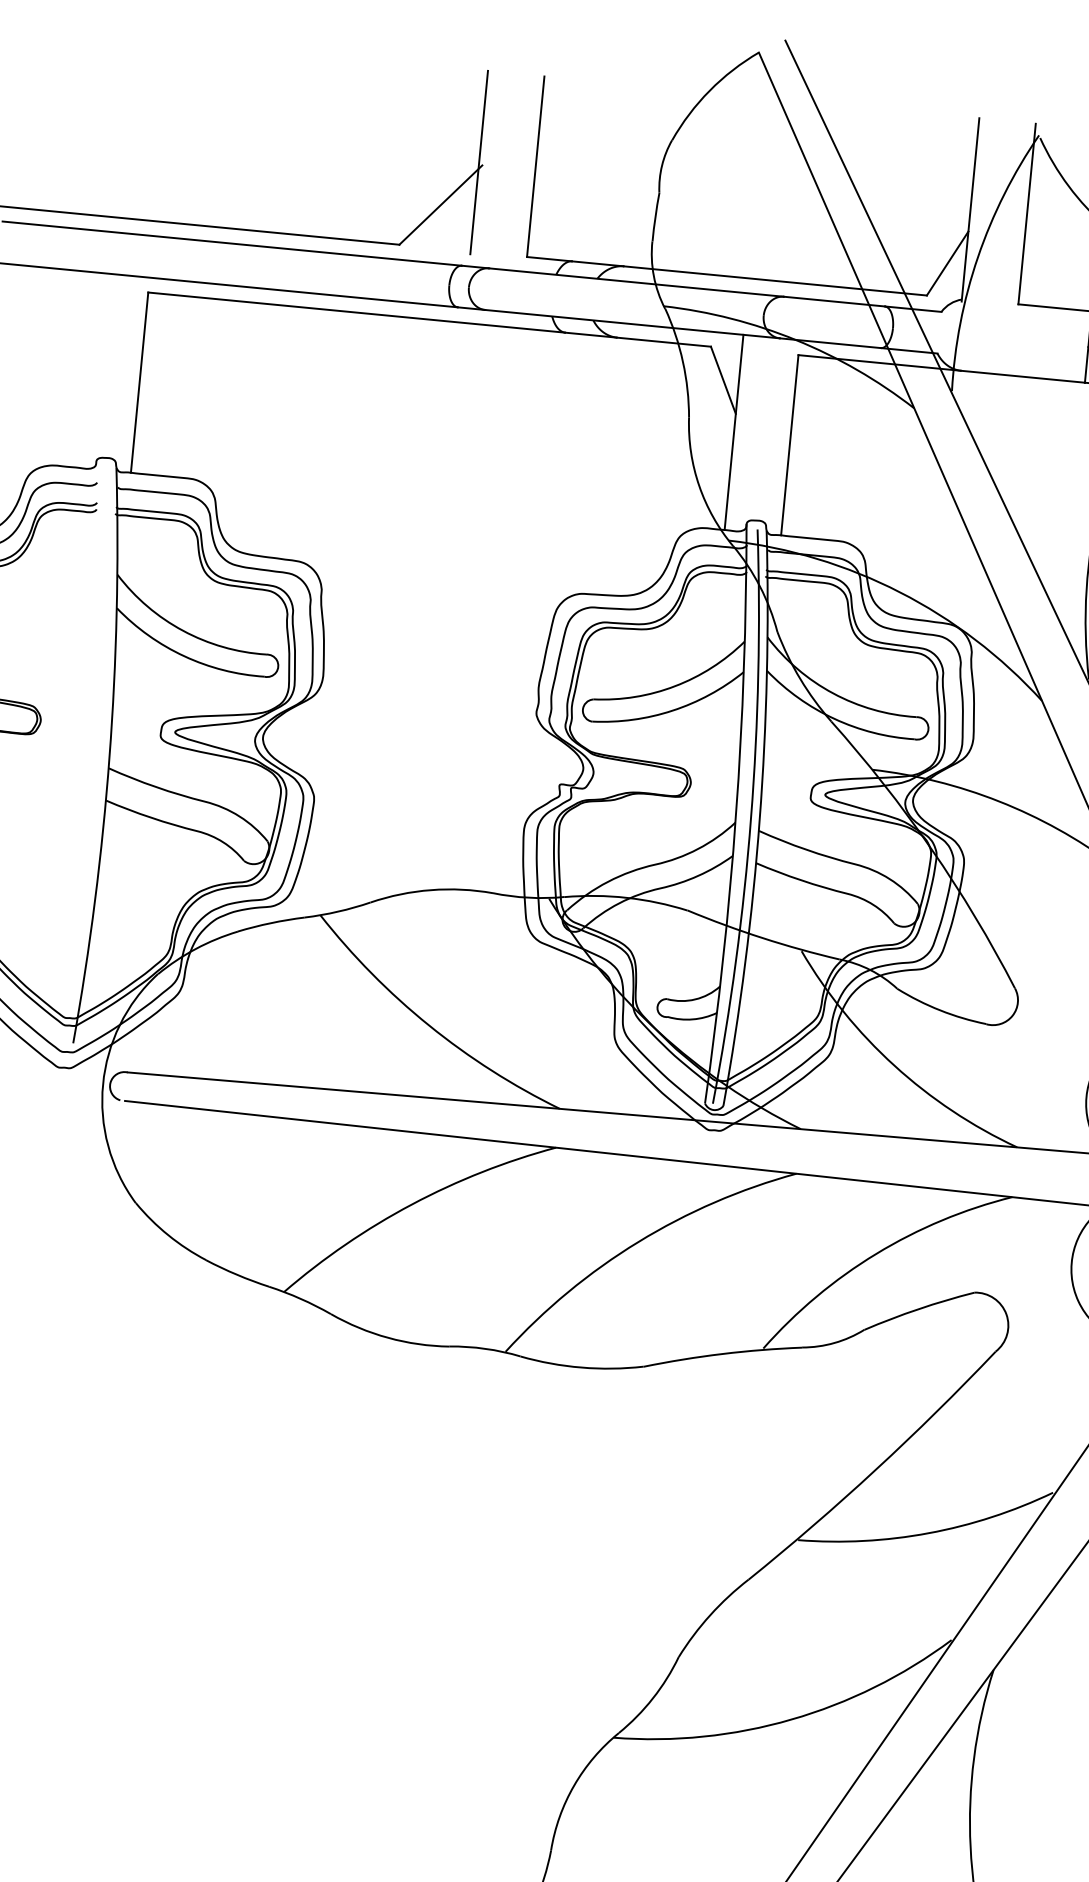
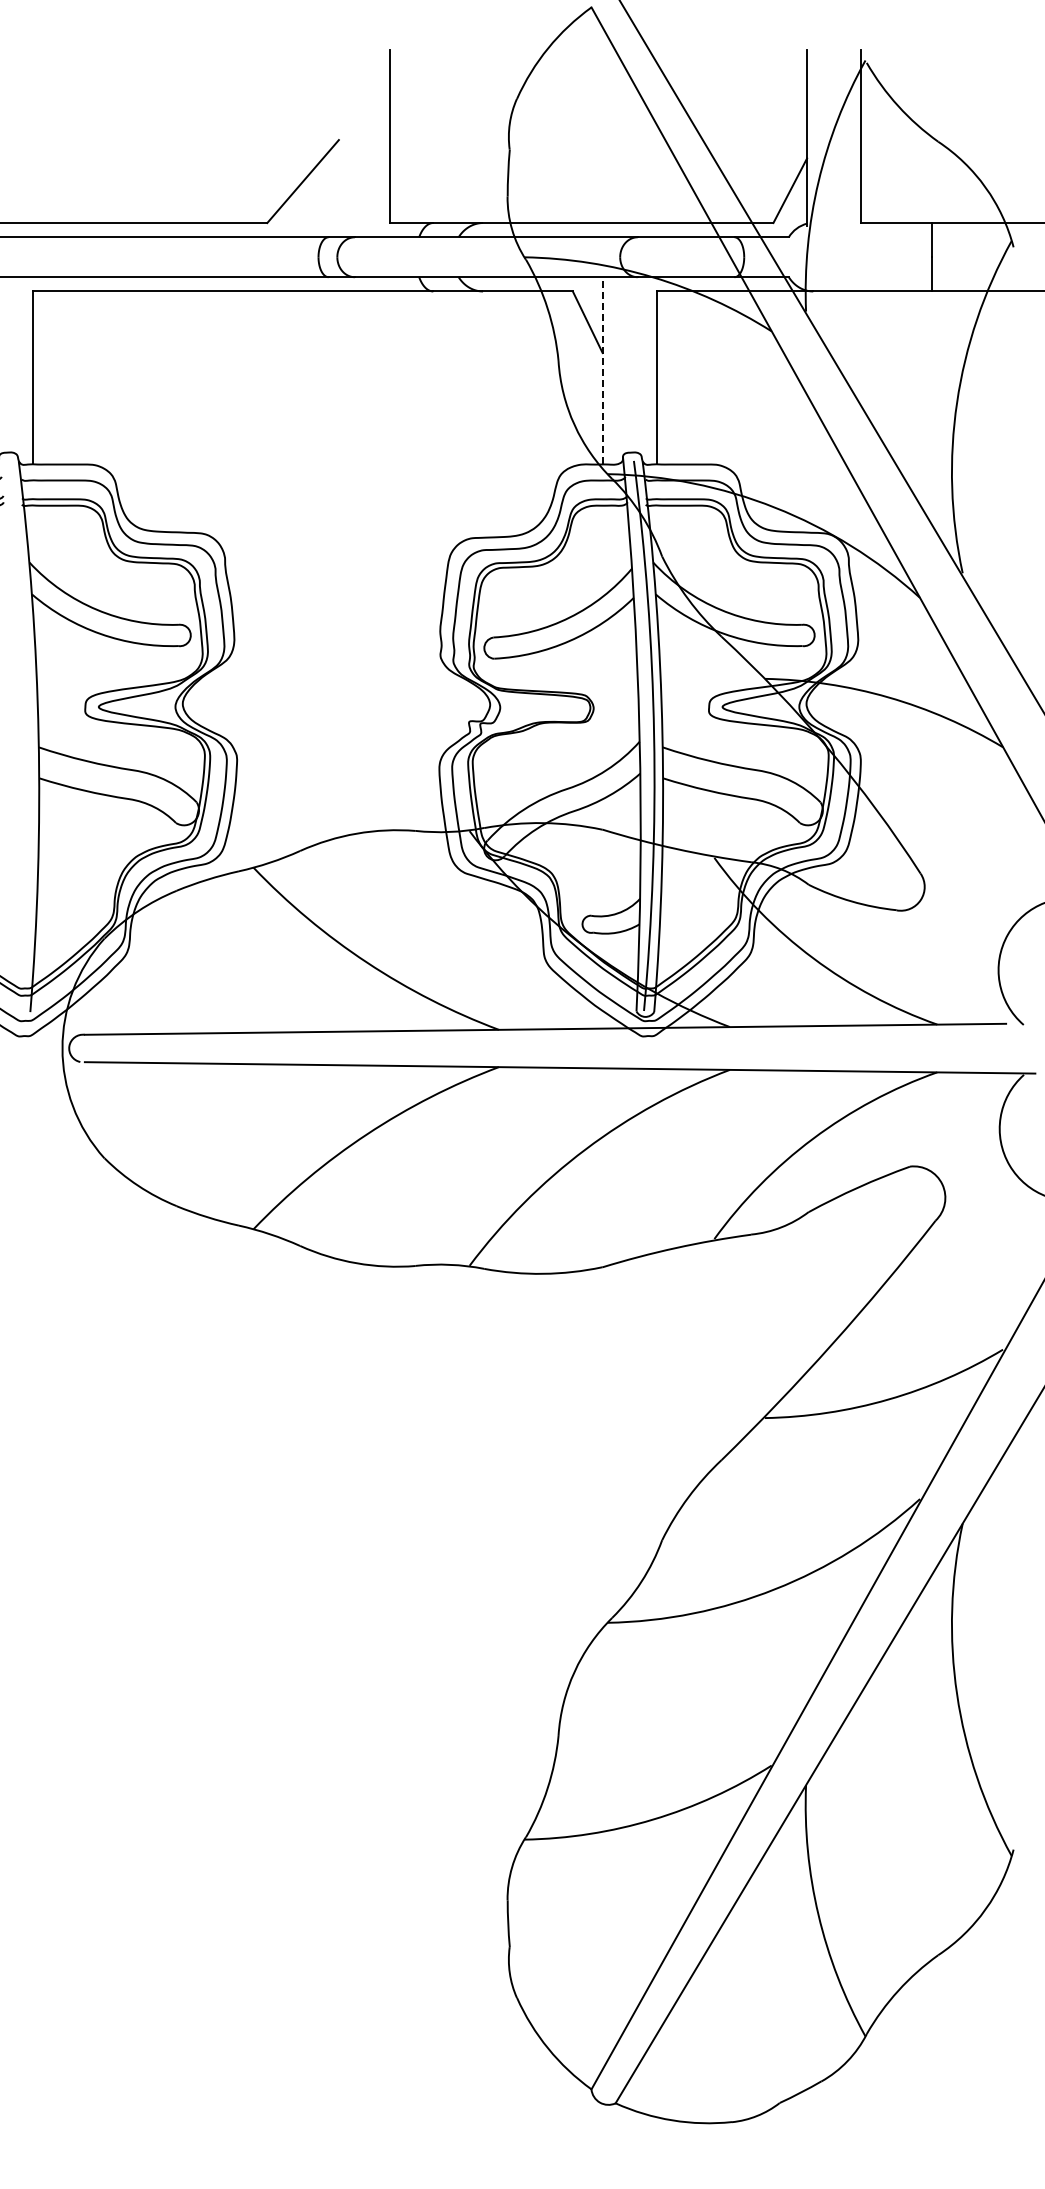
line: (479, 162) -> (335, 137), removed
line: (733, 432) -> (602, 370), solid -> dashed

